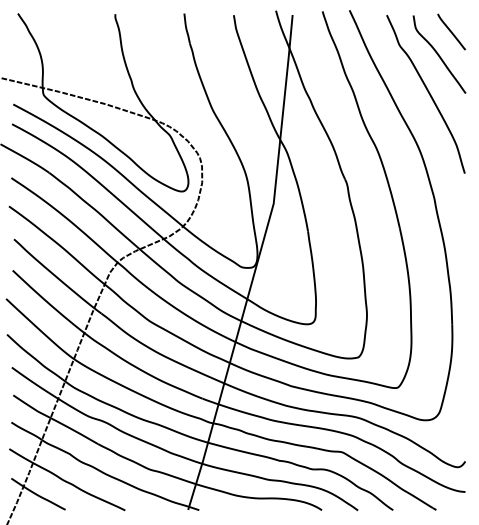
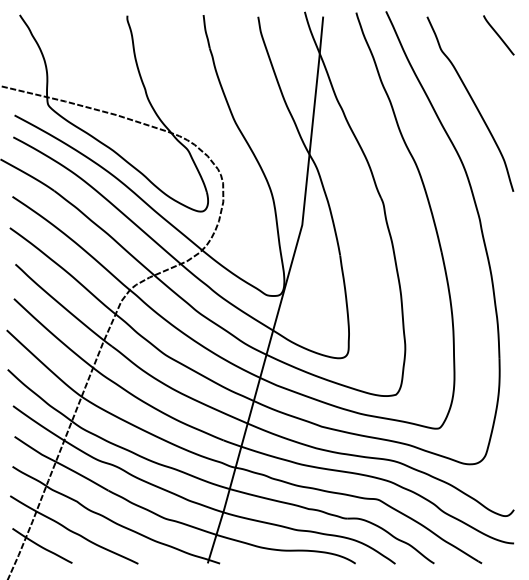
curve: (439, 54) -> (485, 60), removed

